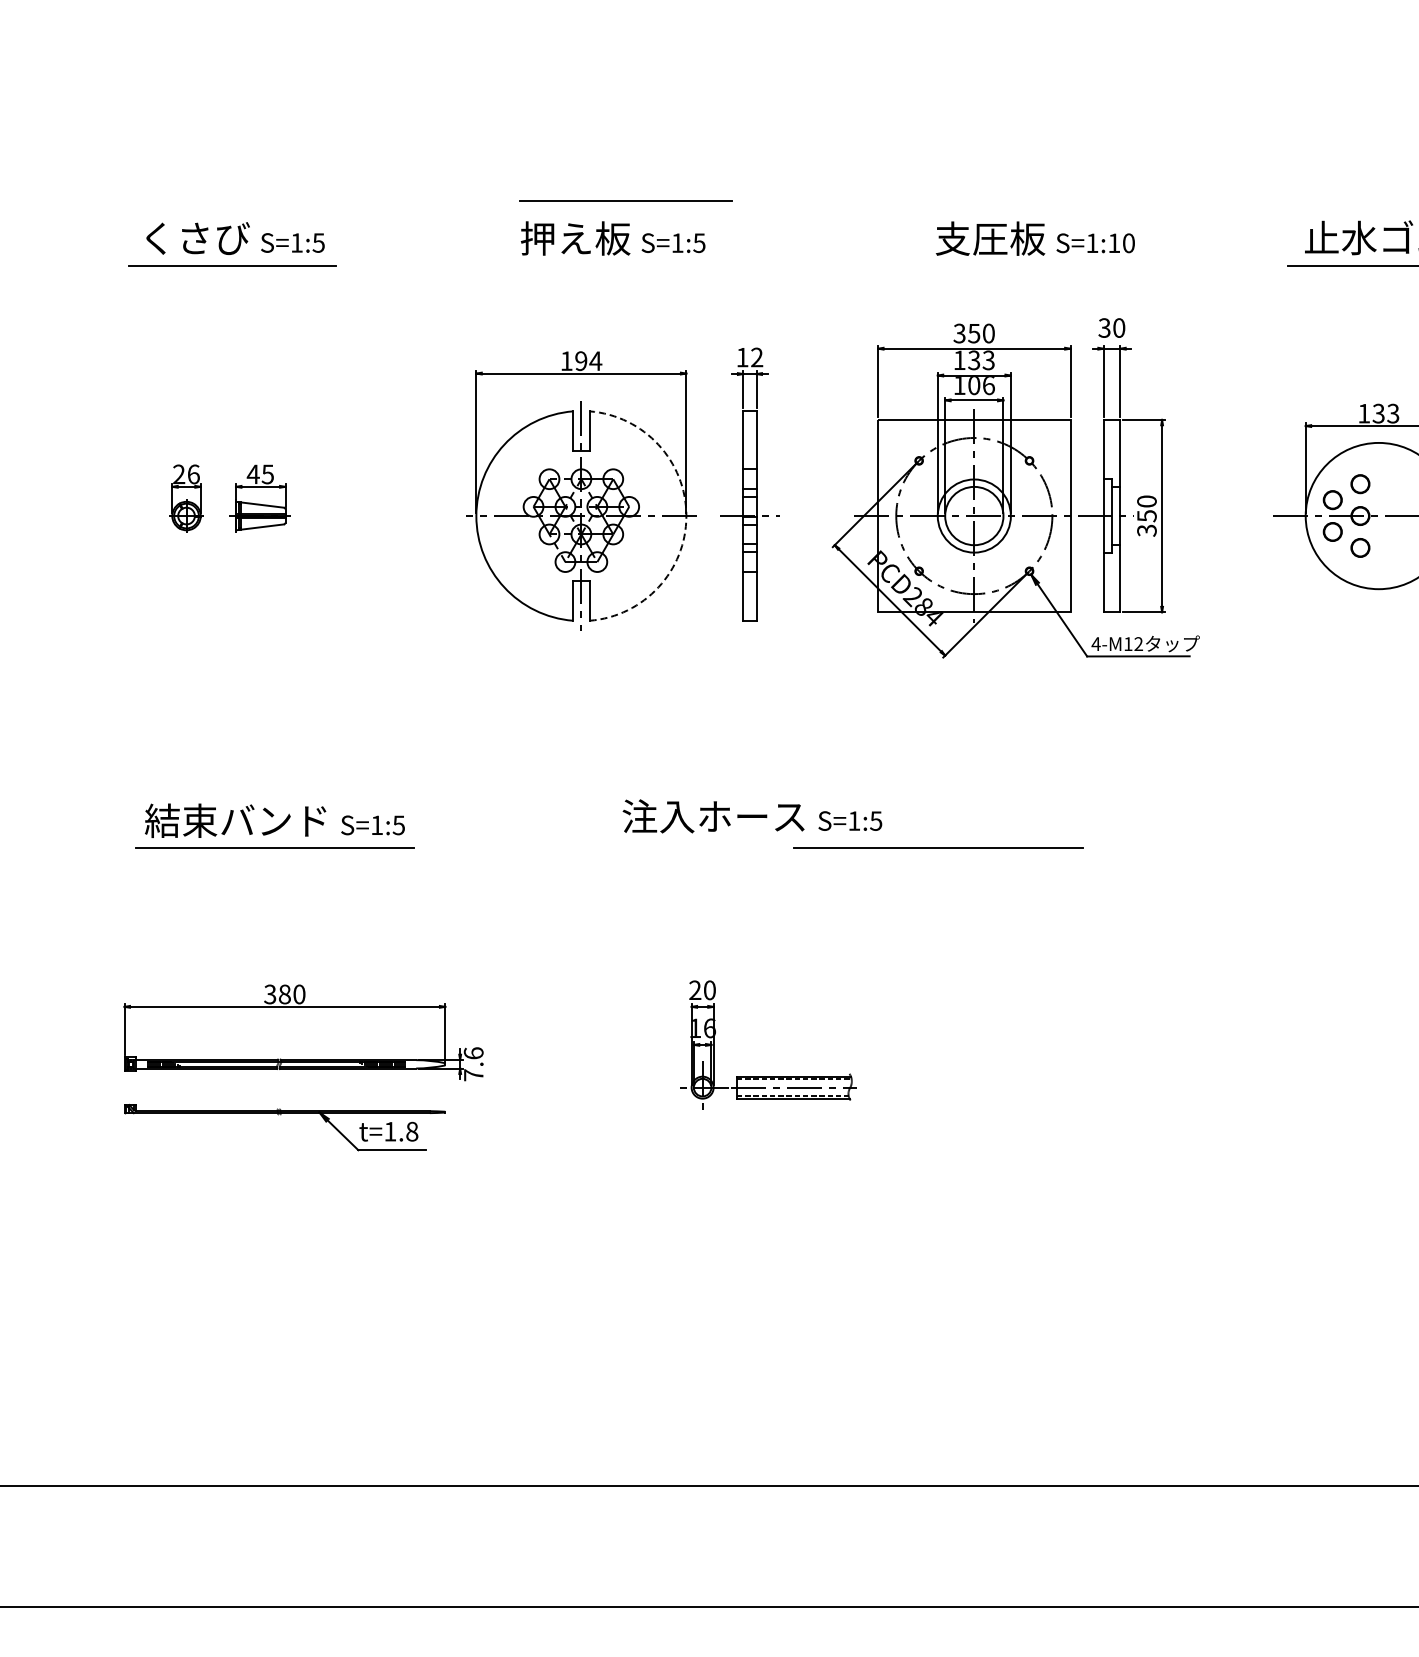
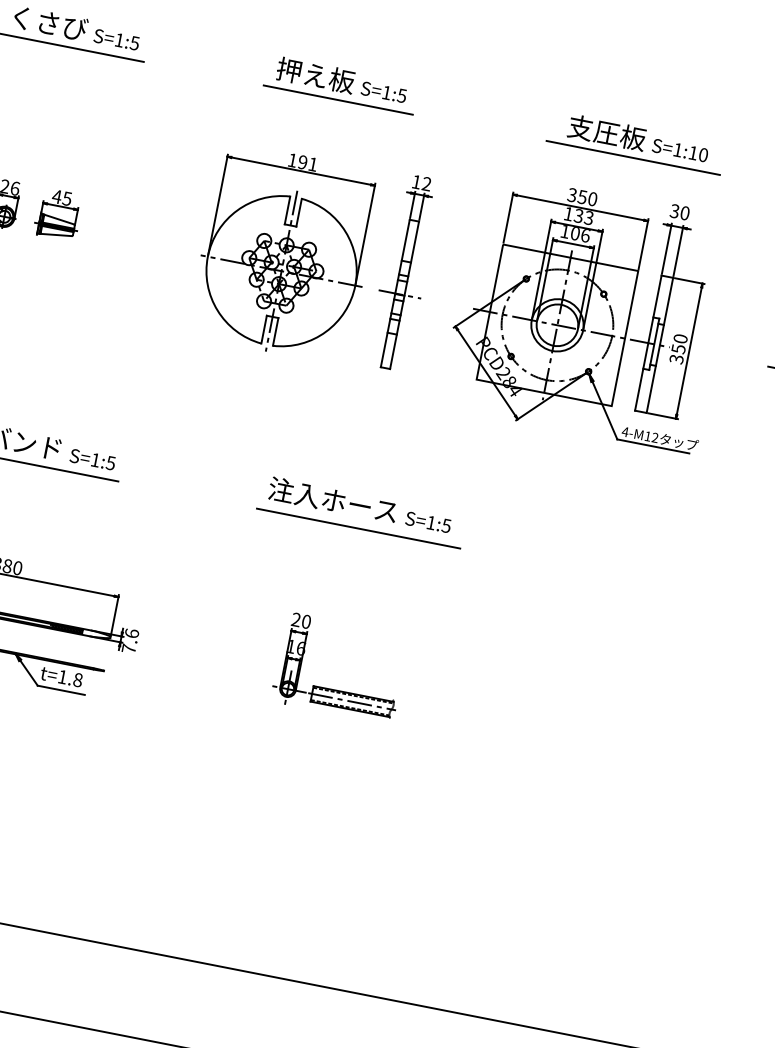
line: (625, 200) -> (337, 99), moved
line: (1032, 266) -> (632, 158), added
text: (595, 360) -> (312, 163), 194 -> 191
arc: (686, 516) -> (355, 285), dashed -> solid
line: (938, 847) -> (358, 527), moved

